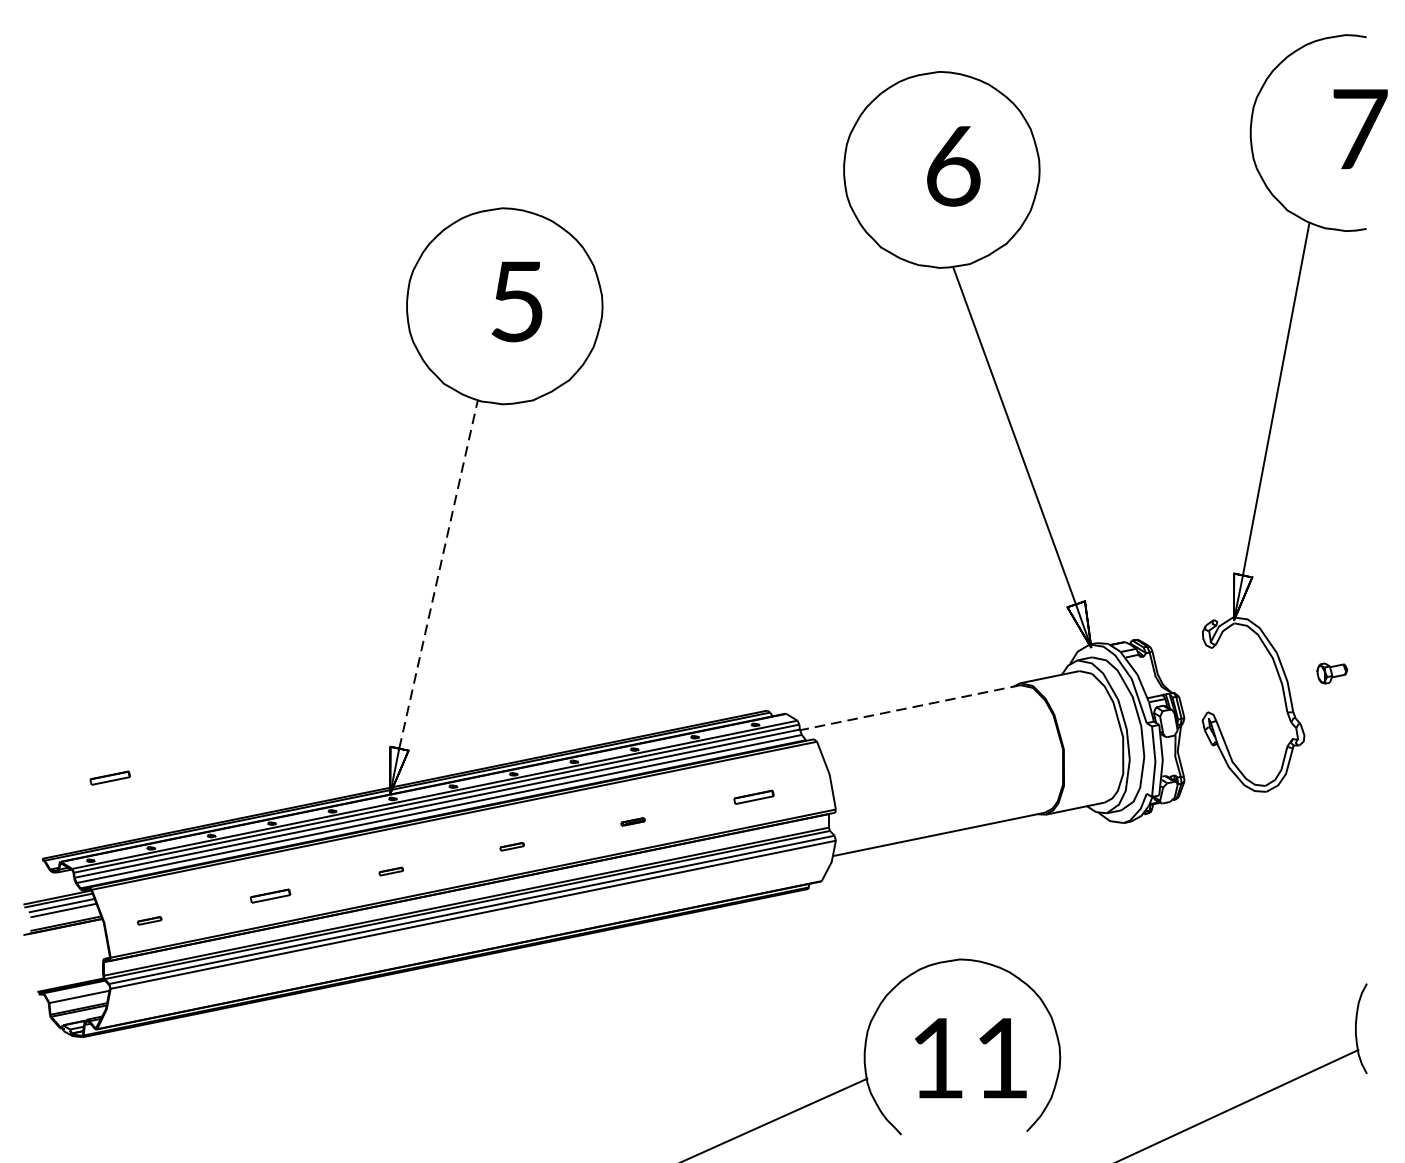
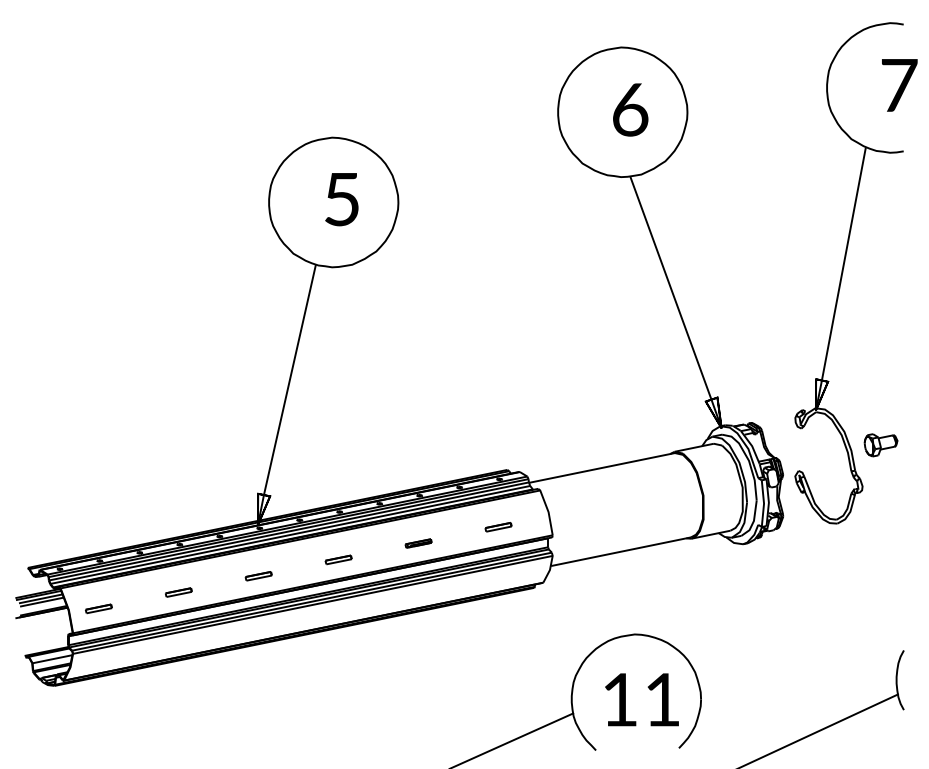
line: (437, 575) -> (289, 380), dashed -> solid
part: (1331, 673) -> (880, 445), size x1.67
line: (909, 708) -> (601, 468), dashed -> solid
part: (109, 778) -> (72, 514), removed
part: (632, 821) -> (418, 543), size x1.67
part: (511, 846) -> (338, 559), size x1.67
part: (391, 871) -> (258, 576), size x1.67
part: (149, 920) -> (98, 608), size x1.67

